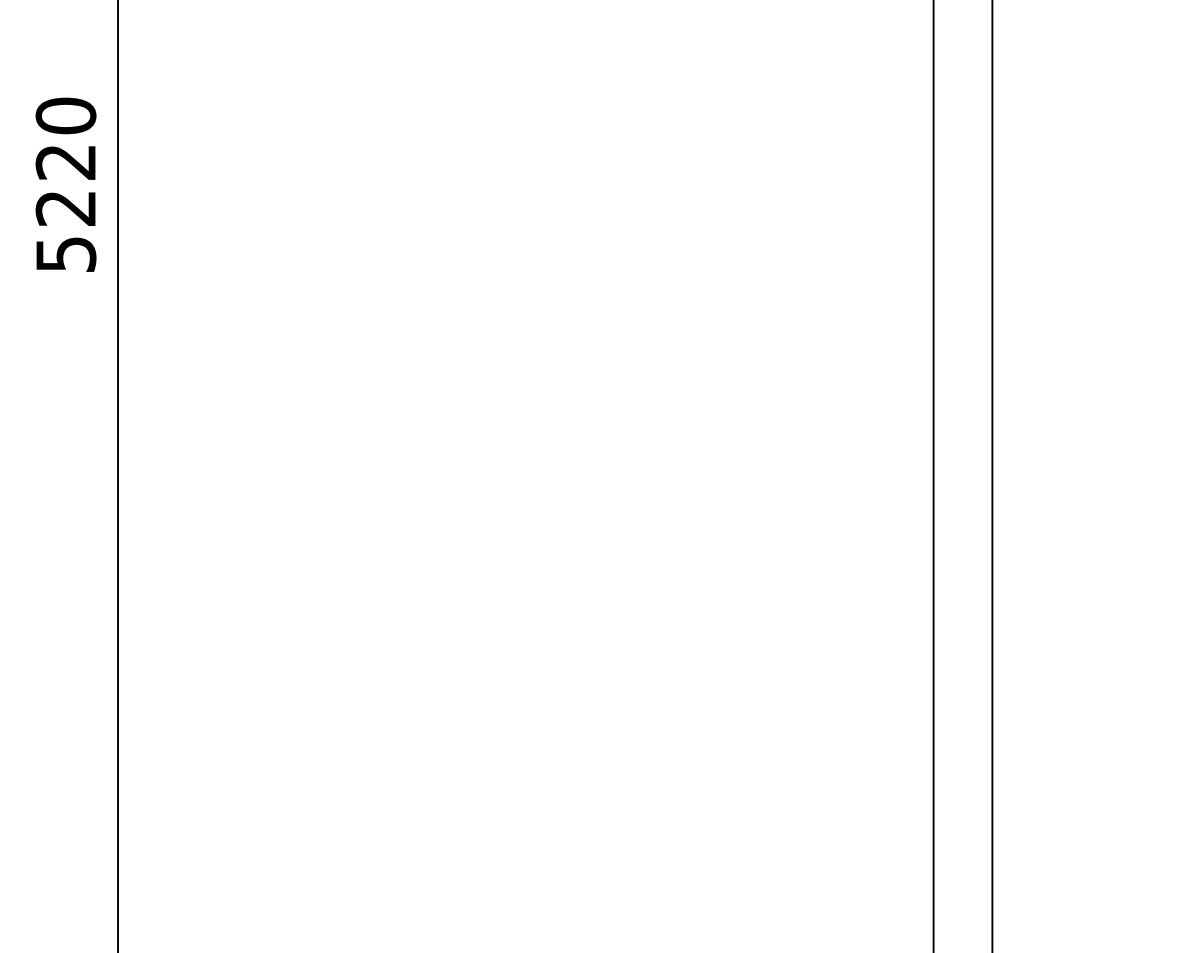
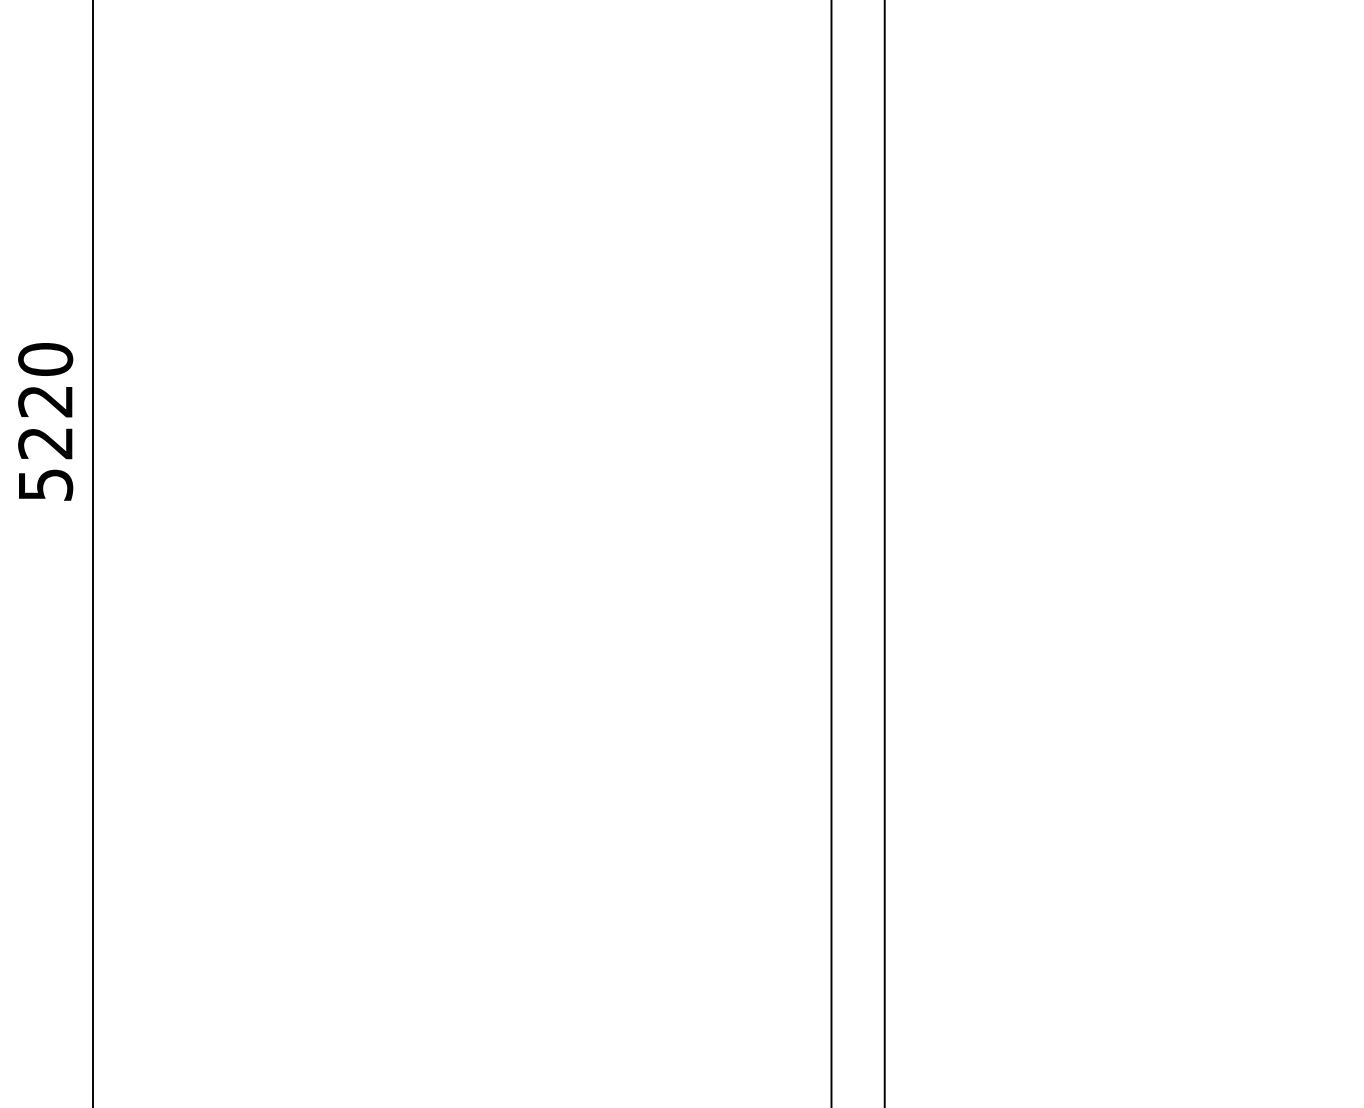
text: (65, 184) -> (45, 421), moved

